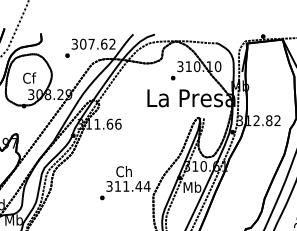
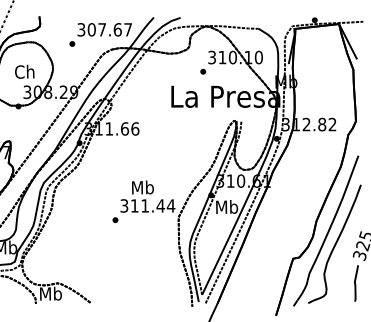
text: (112, 43) -> (127, 29), 307.62 -> 307.67
text: (28, 77) -> (24, 71), Cf -> Ch
text: (124, 171) -> (142, 187), Ch -> Mb

